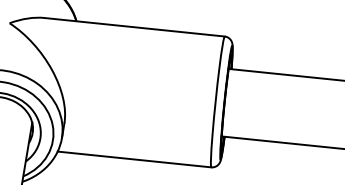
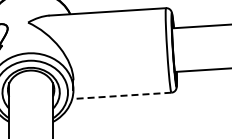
line: (134, 158) -> (121, 95), solid -> dashed

